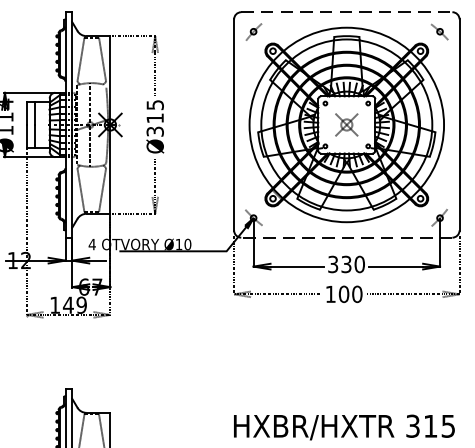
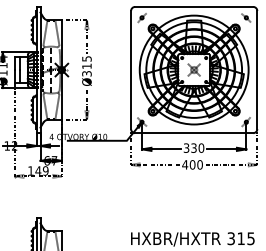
line: (347, 11) -> (194, 6), dashed -> solid
line: (345, 238) -> (193, 133), dashed -> solid
text: (331, 293) -> (185, 164), 100 -> 400

